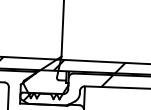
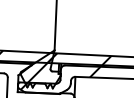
hatch: (44, 79) -> (39, 70), added

